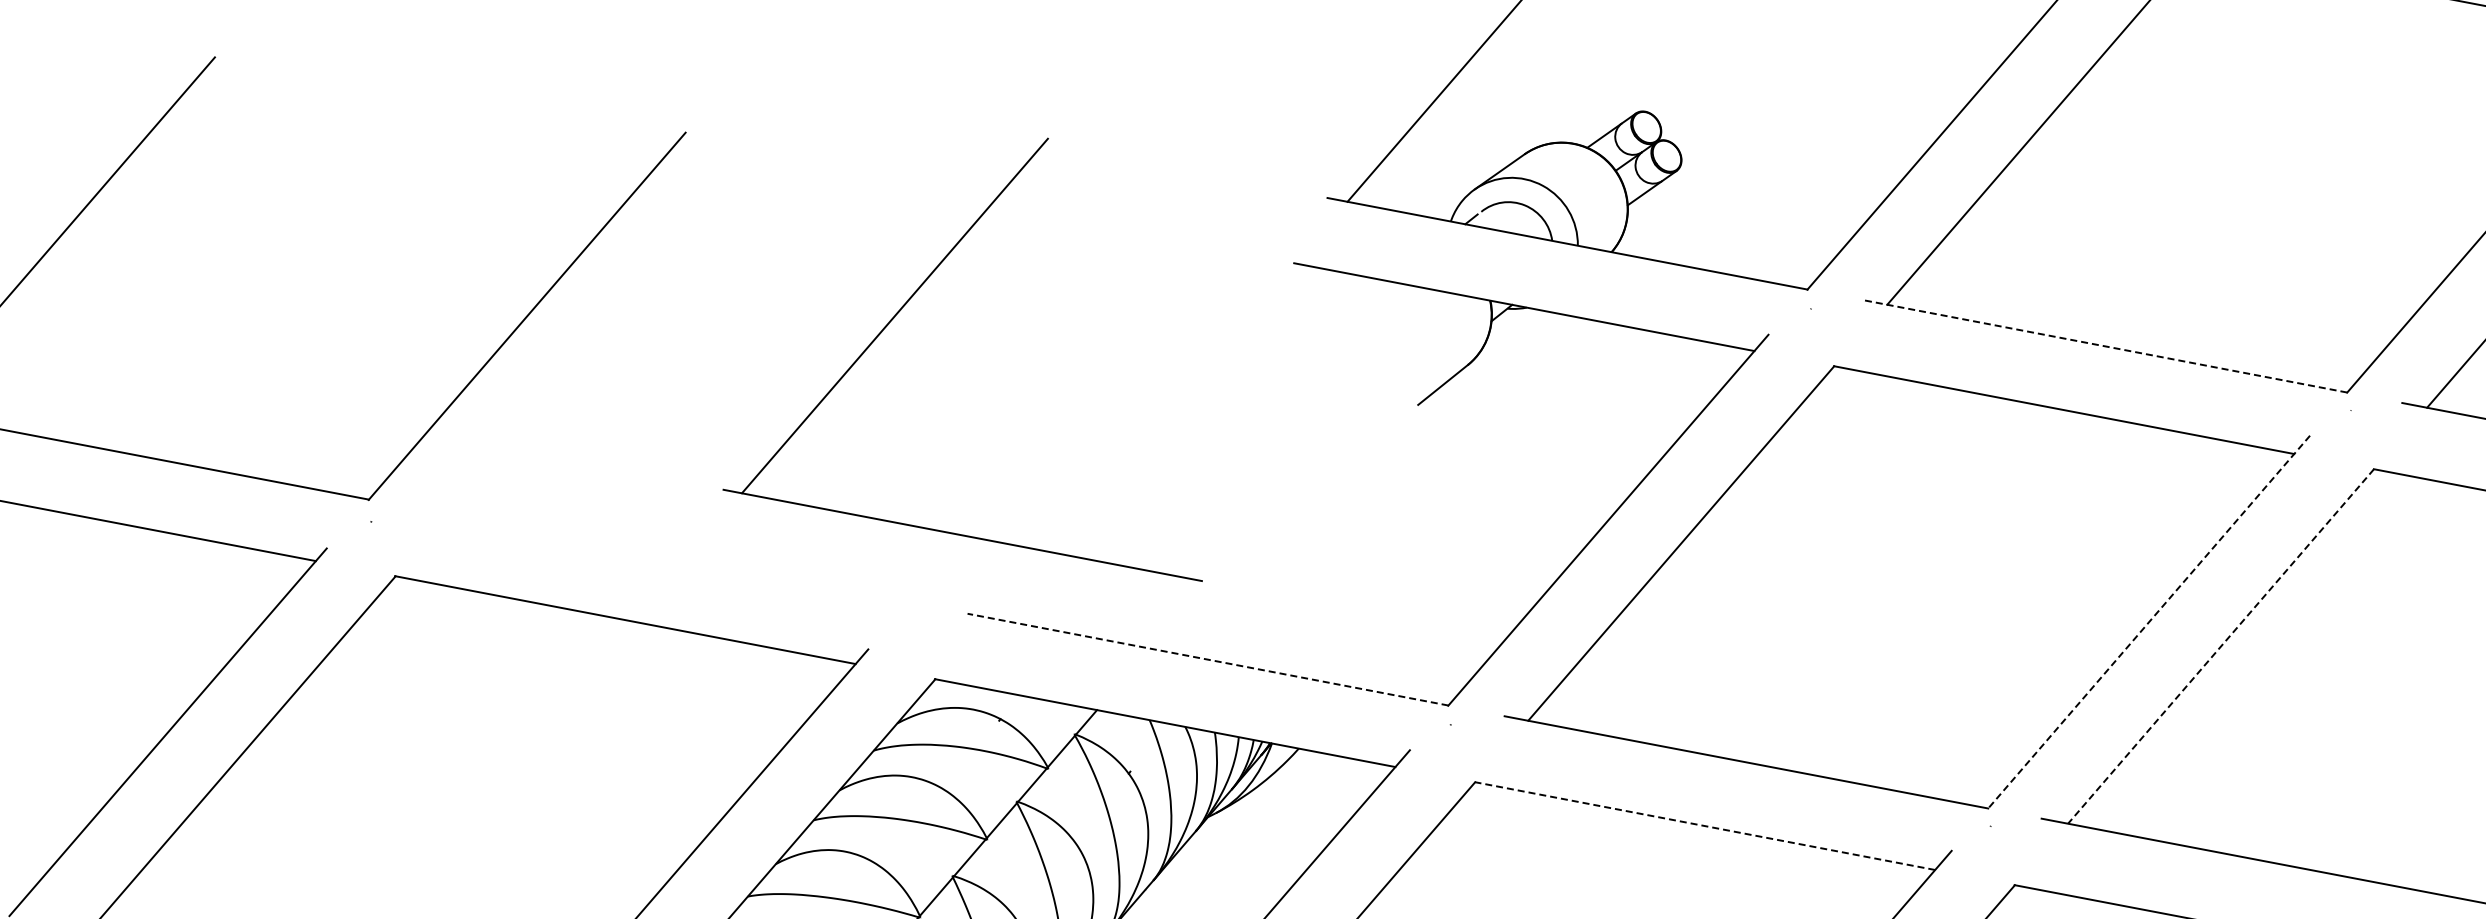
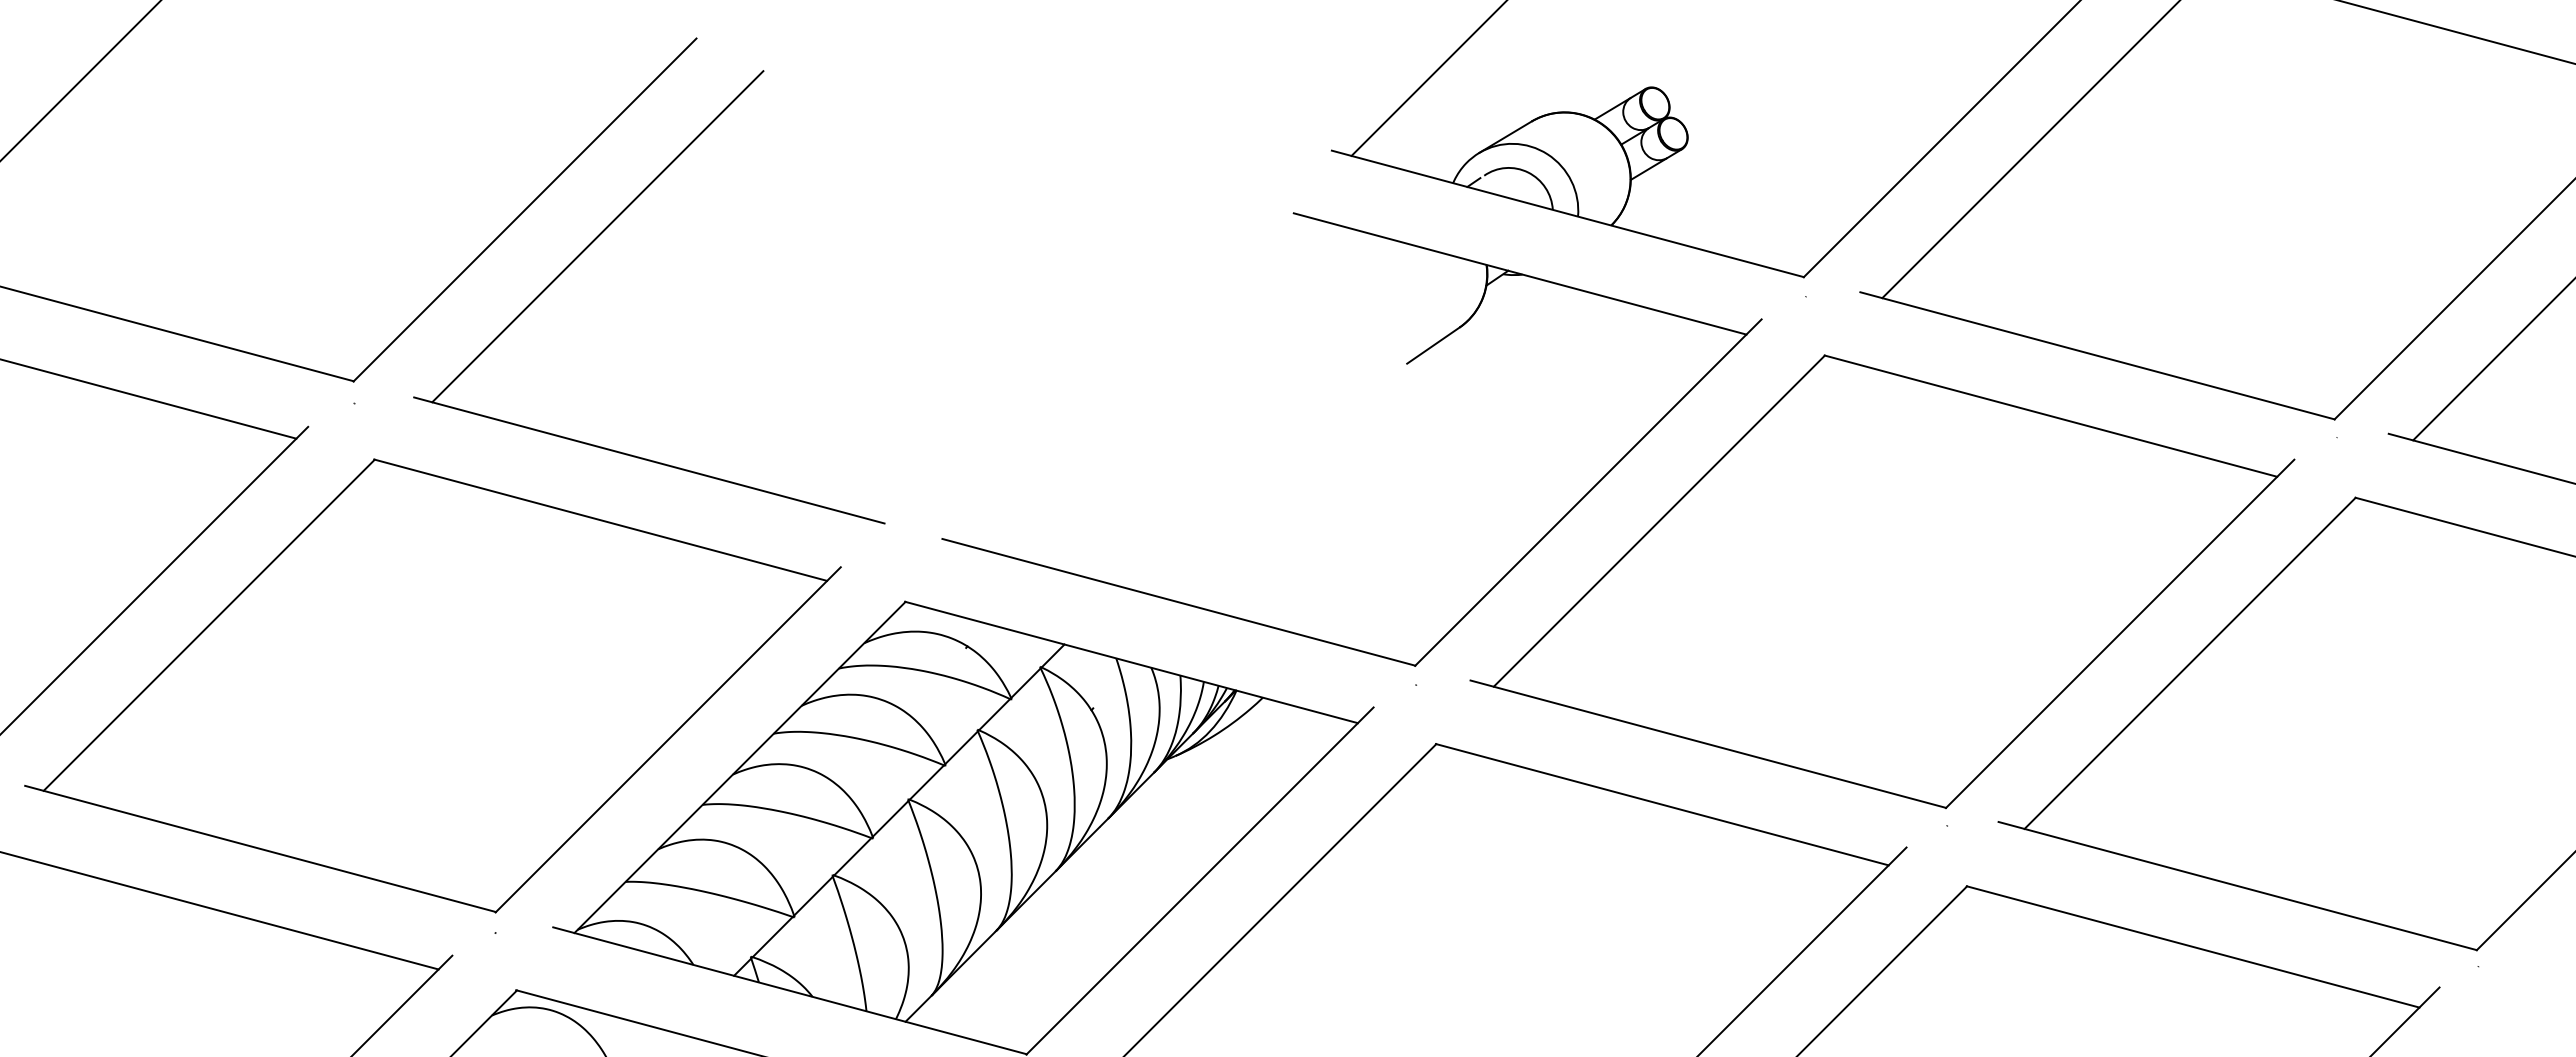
part: (891, 321) -> (594, 241), moved
line: (2106, 346) -> (2097, 355), dashed -> solid
line: (2148, 622) -> (2119, 634), dashed -> solid
line: (2220, 646) -> (2189, 663), dashed -> solid
line: (1207, 659) -> (1178, 602), dashed -> solid
line: (1704, 825) -> (1661, 804), dashed -> solid

